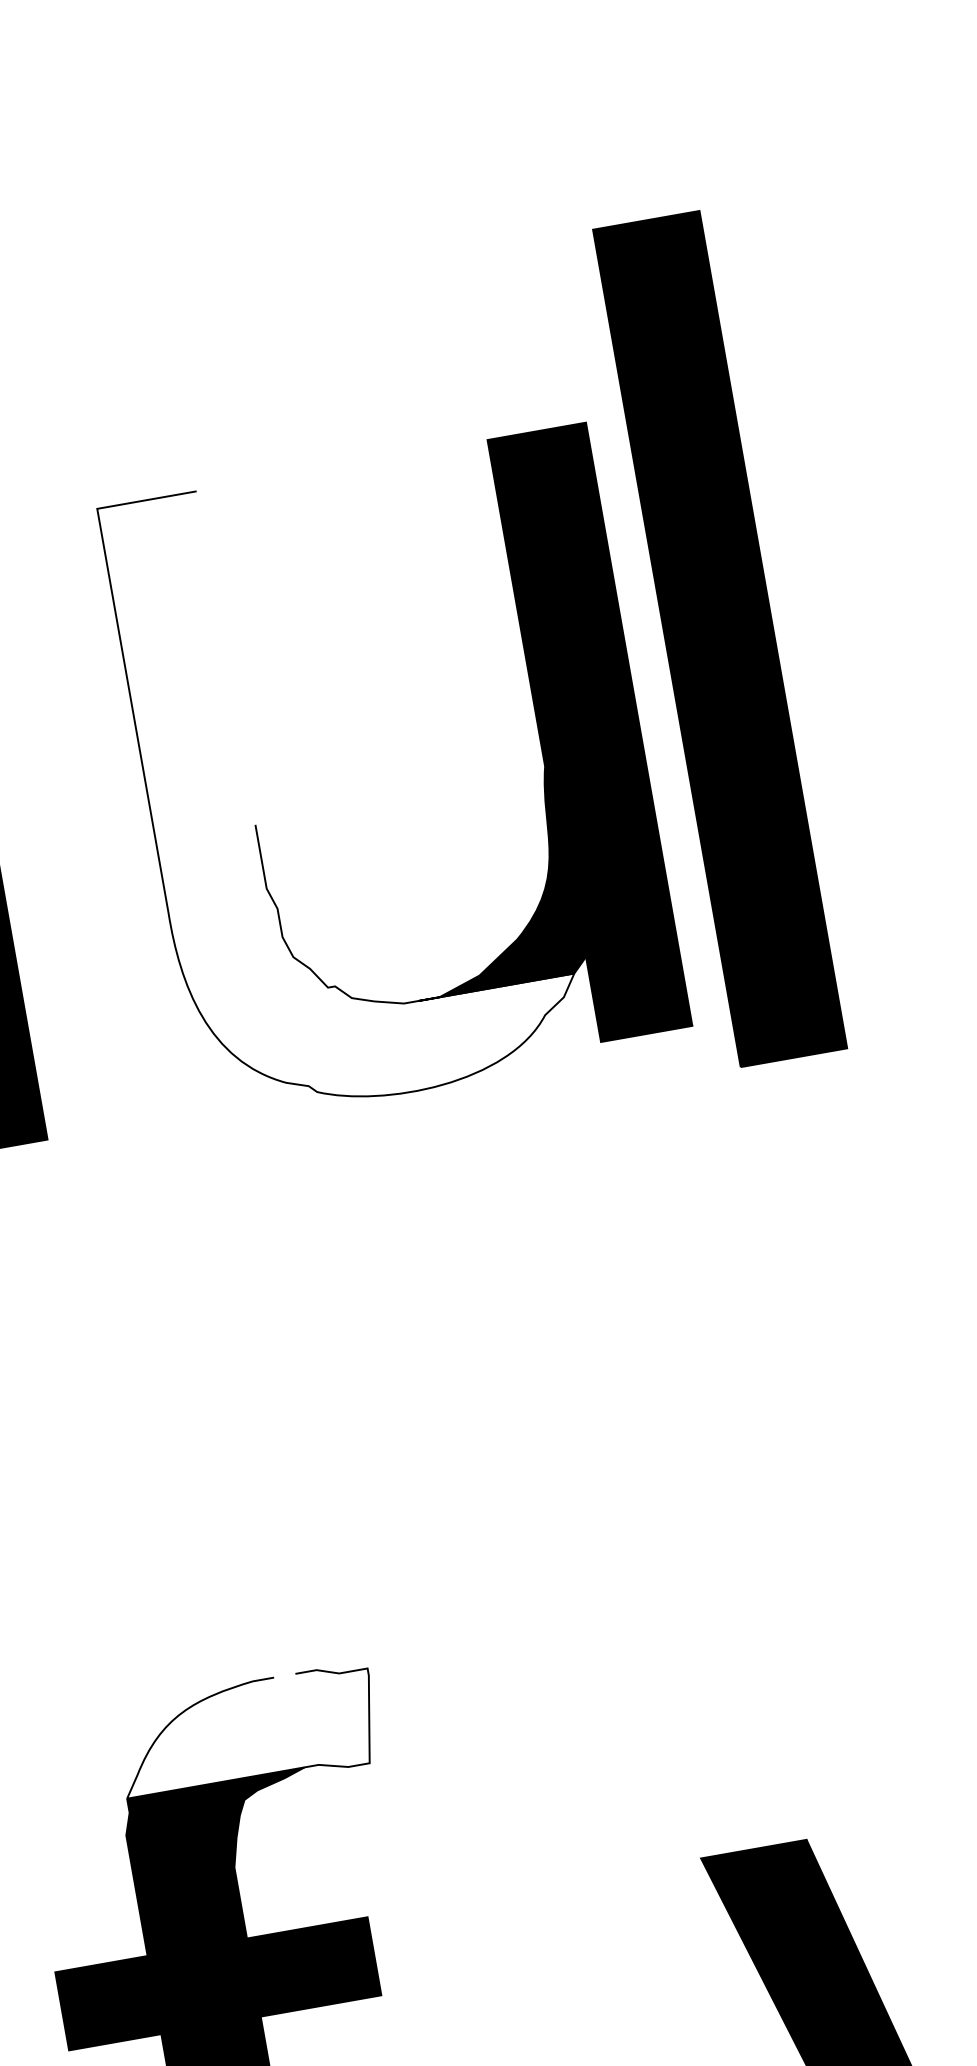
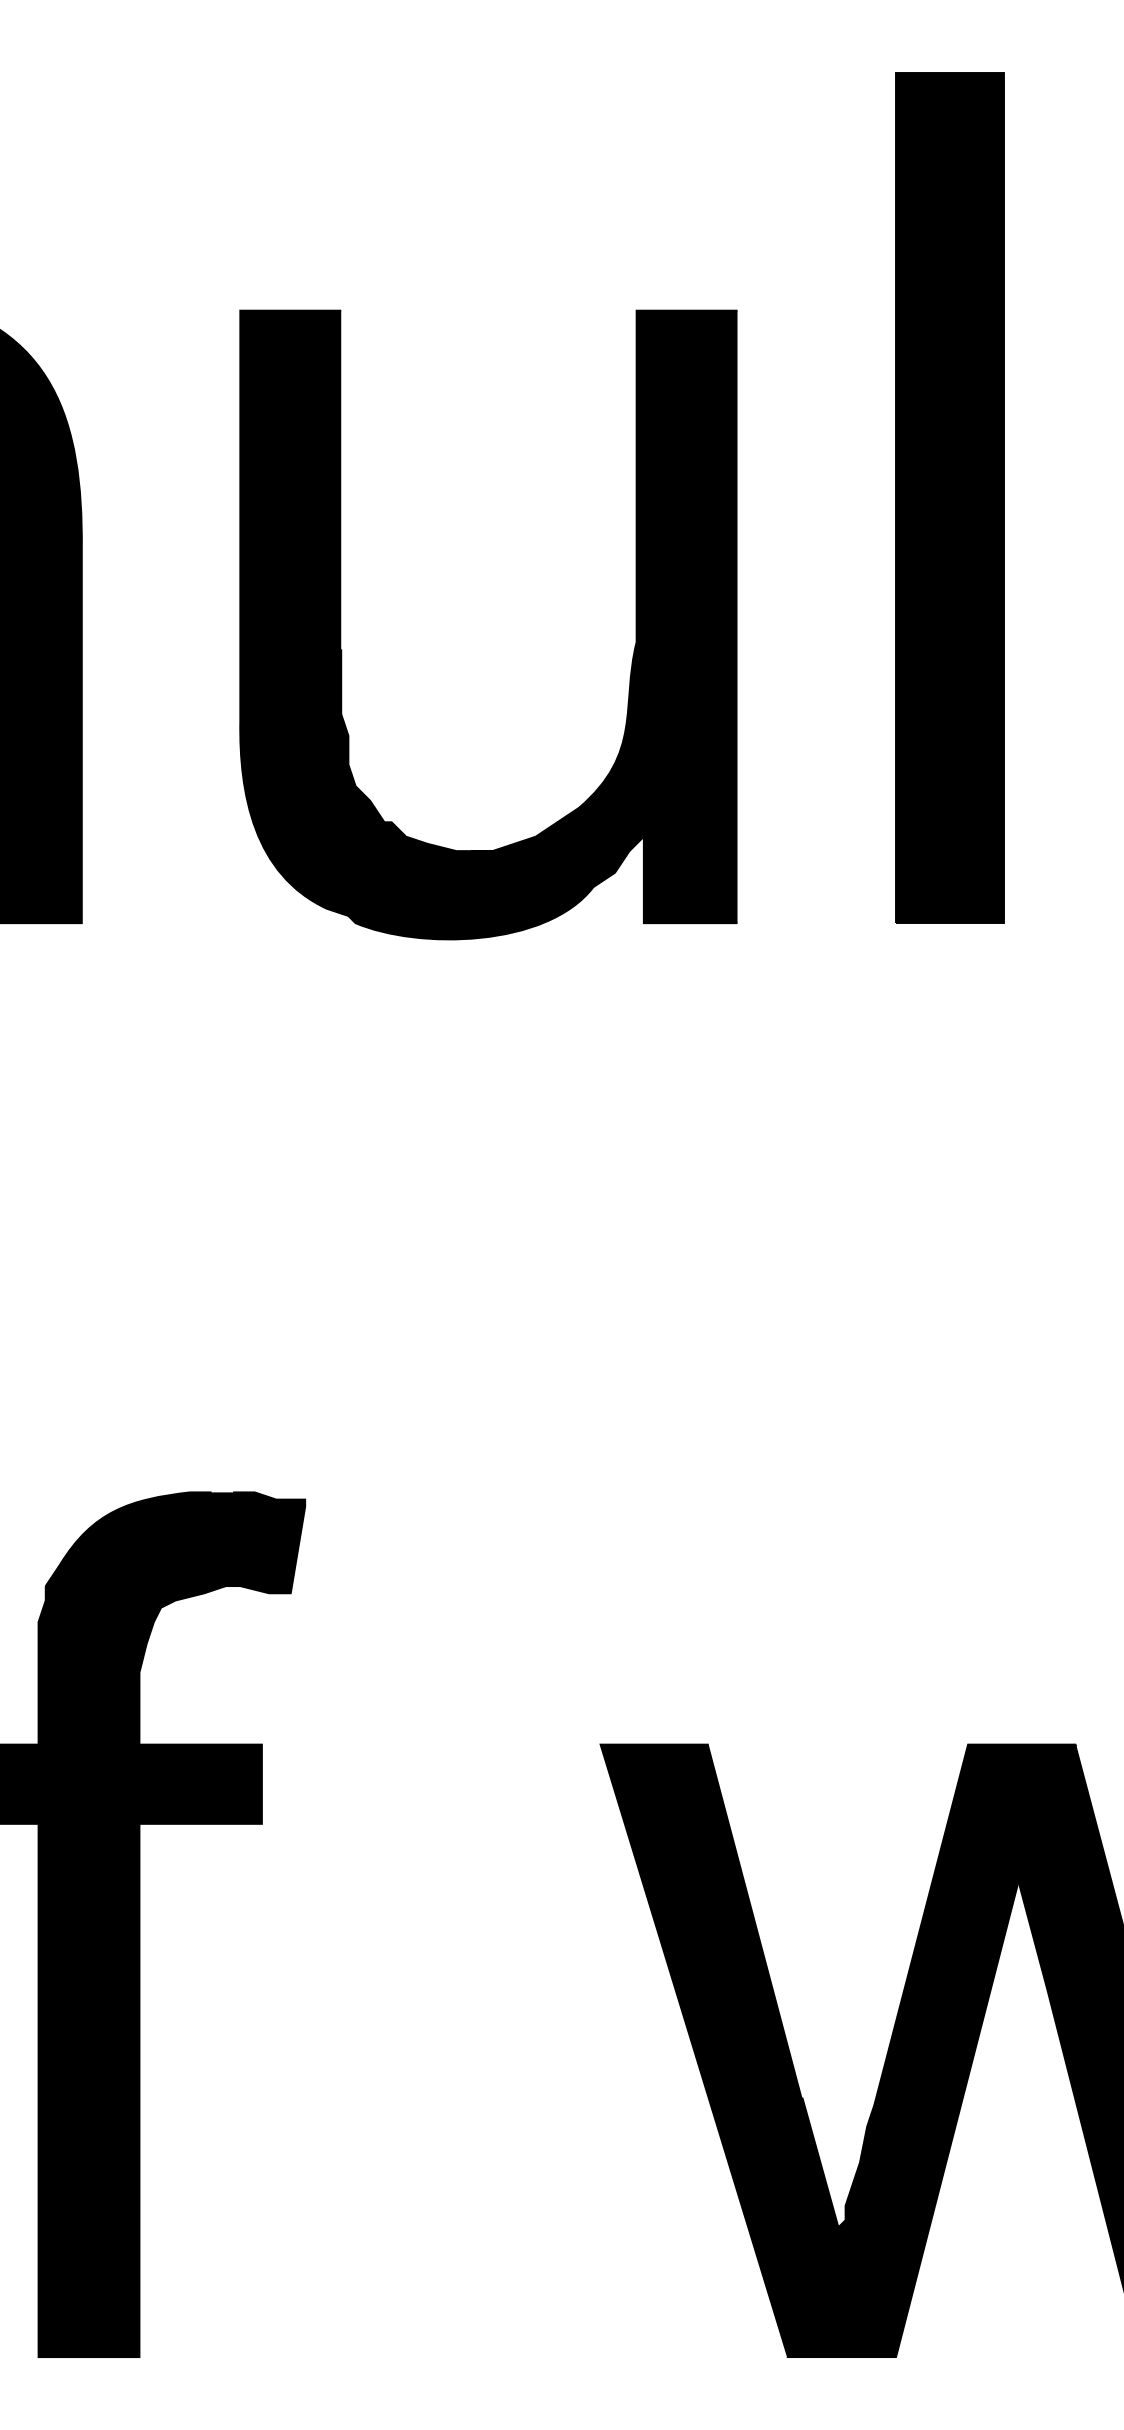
part: (719, 638) -> (949, 497), moved
fill: (343, 784) -> (434, 624), added
fill: (247, 1733) -> (175, 1542), added

